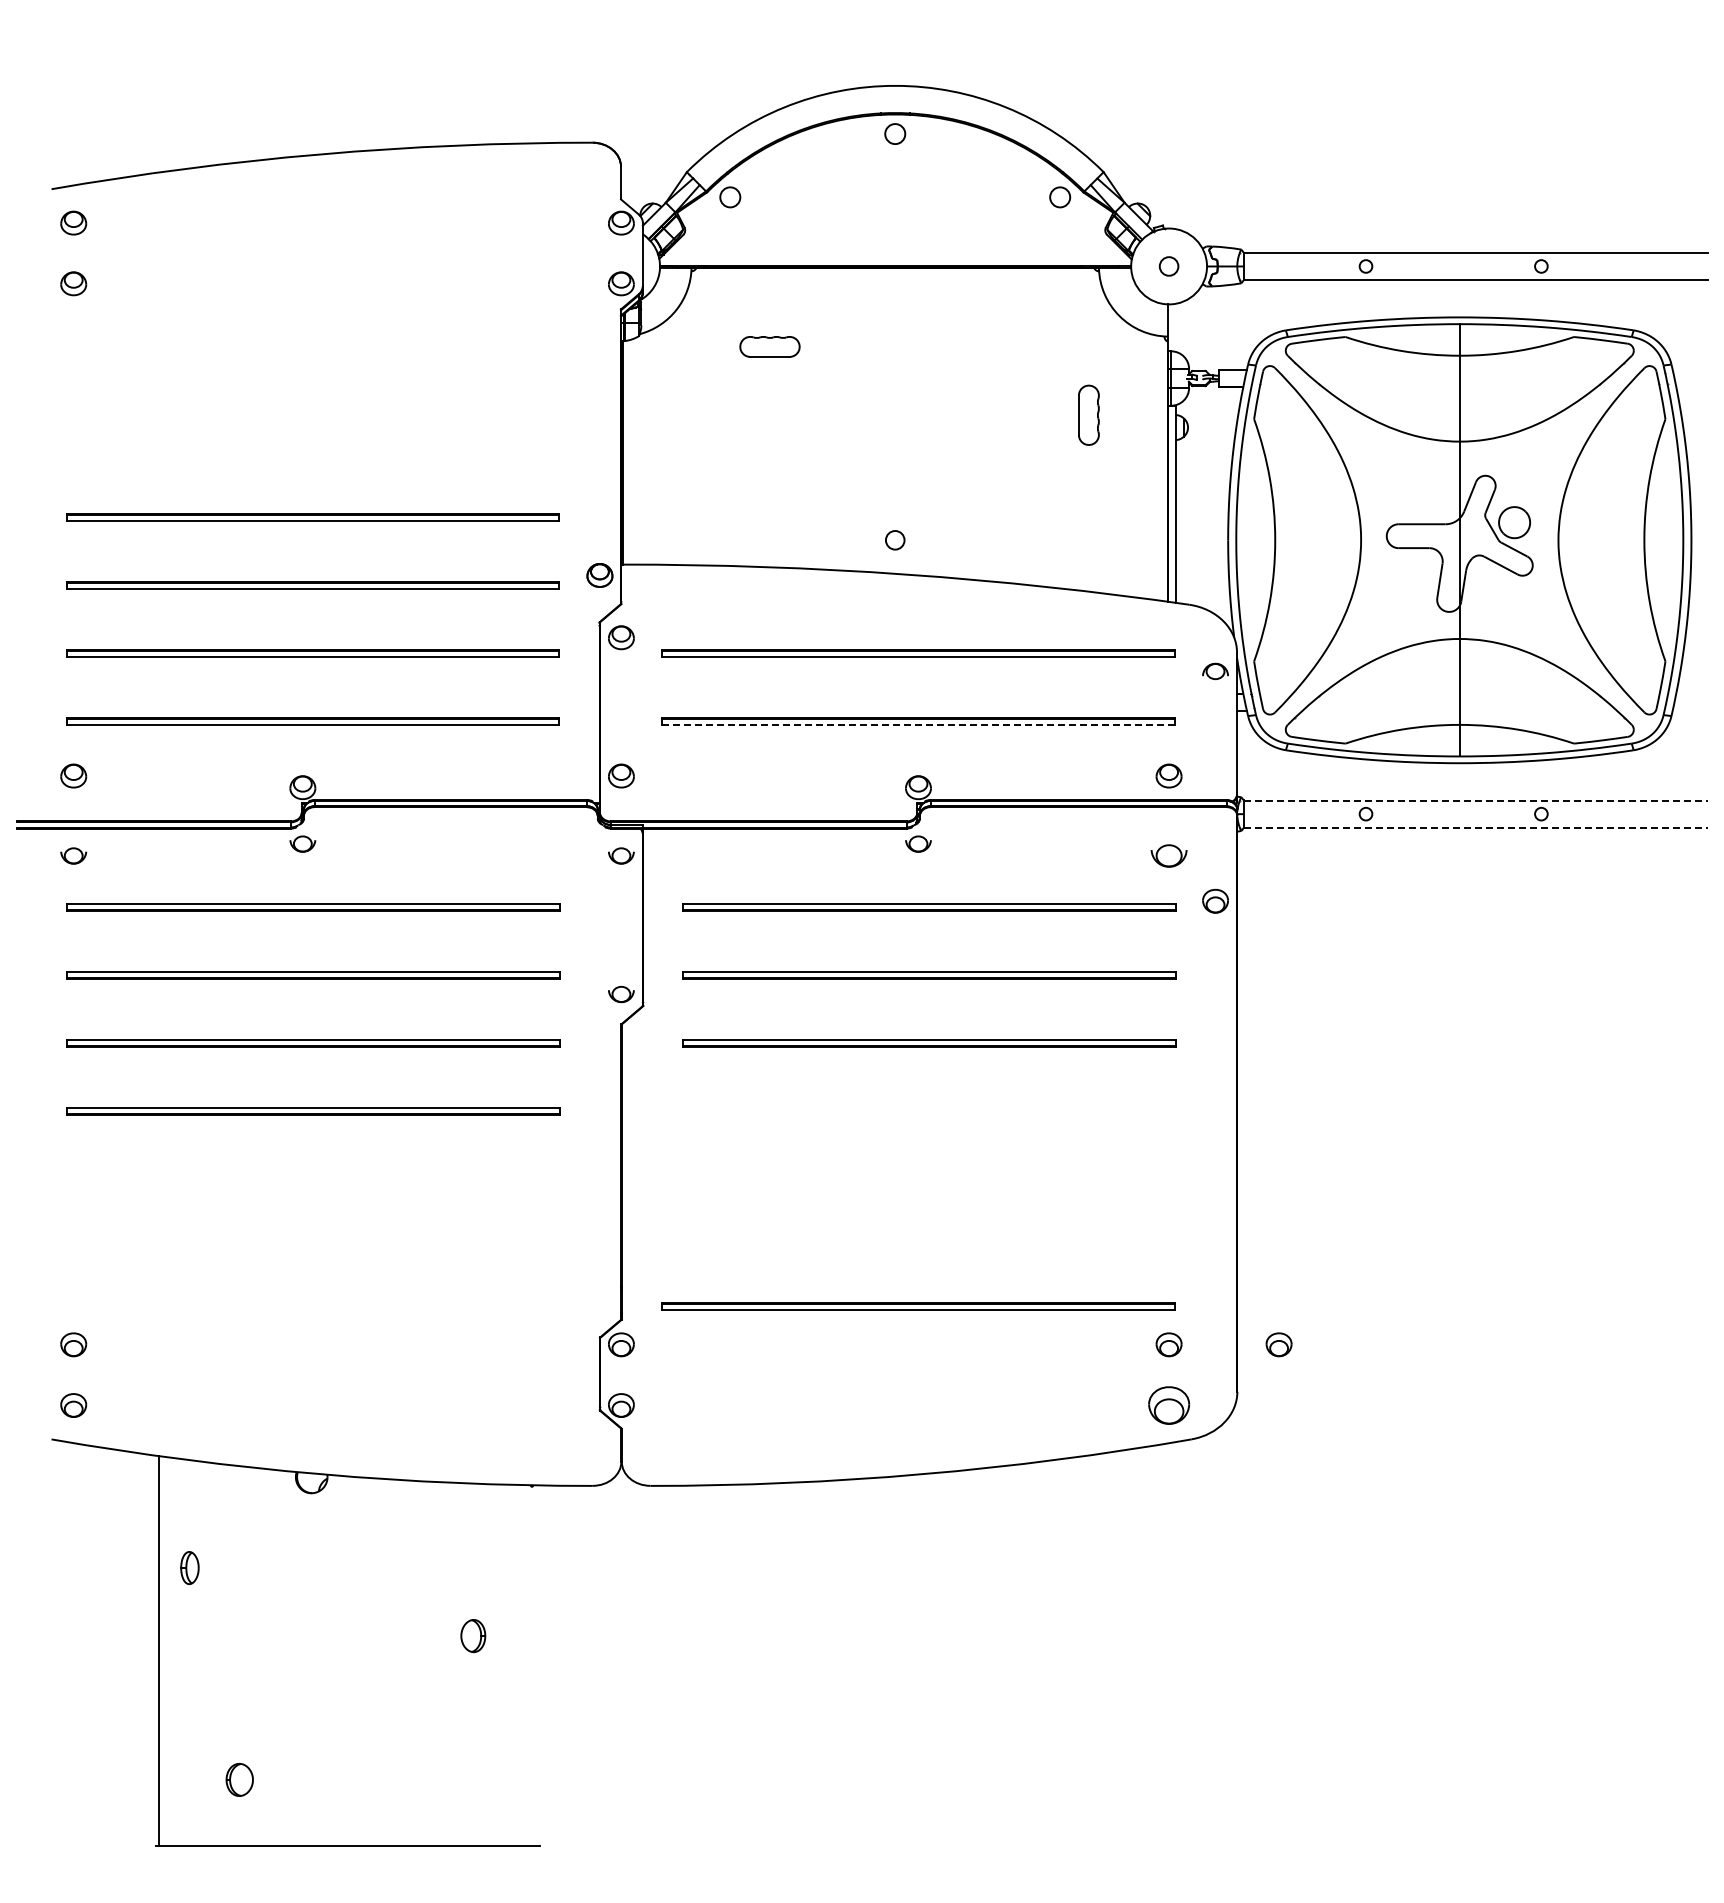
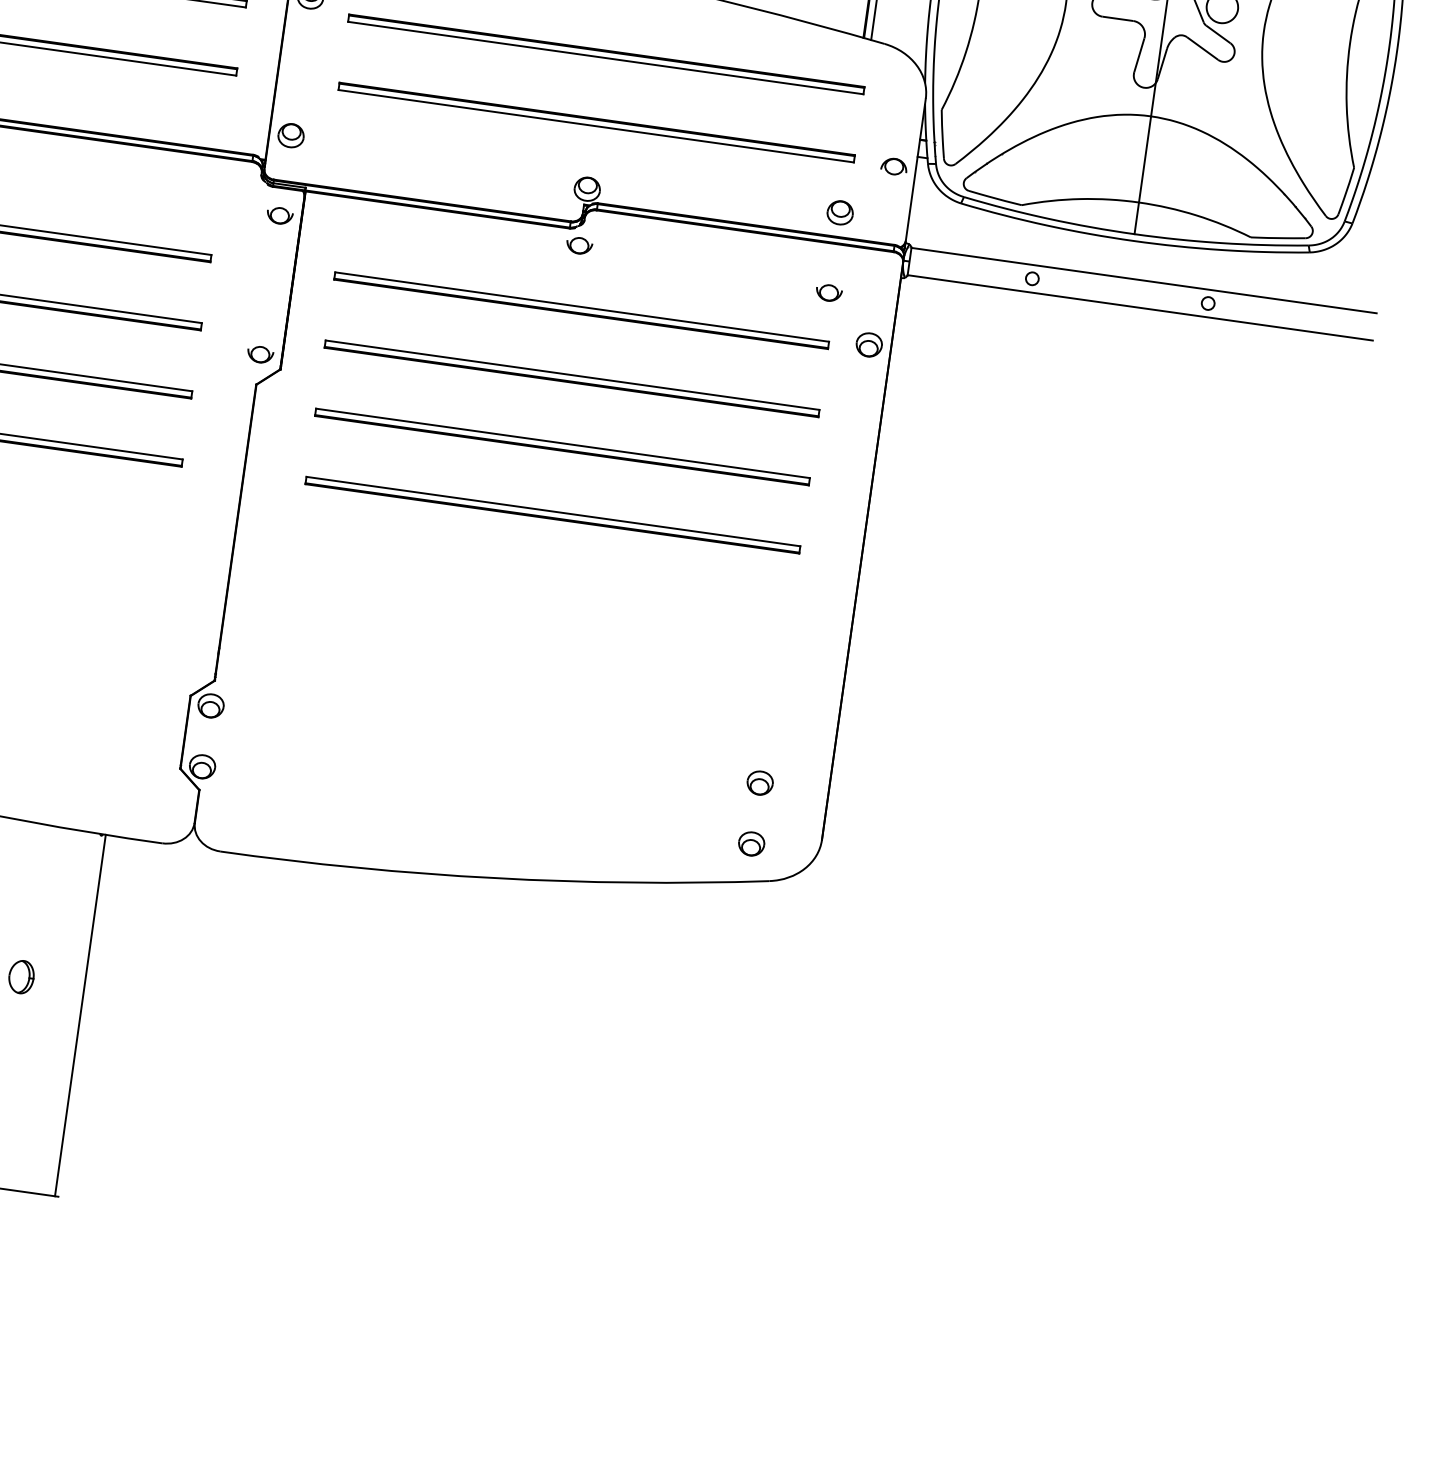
part: (1215, 671) -> (894, 166), moved
line: (918, 724) -> (596, 125), dashed -> solid
line: (1475, 800) -> (1144, 280), dashed -> solid
line: (1475, 827) -> (1140, 307), dashed -> solid
part: (1168, 855) -> (828, 292), size x0.71
part: (929, 1111) -> (552, 515), added
part: (918, 1306) -> (514, 709), removed
part: (1278, 1344) -> (869, 798), removed
part: (1168, 1405) -> (751, 843), size x0.62
line: (536, 1665) -> (80, 1015), added

